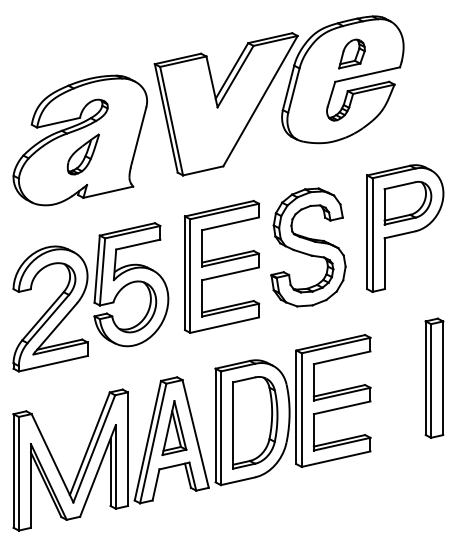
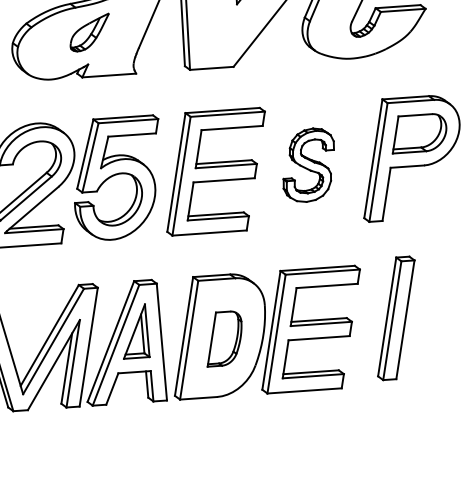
part: (308, 247) -> (309, 165), size x0.6
part: (434, 377) -> (396, 317), moved
part: (255, 422) -> (226, 339), size x0.6

